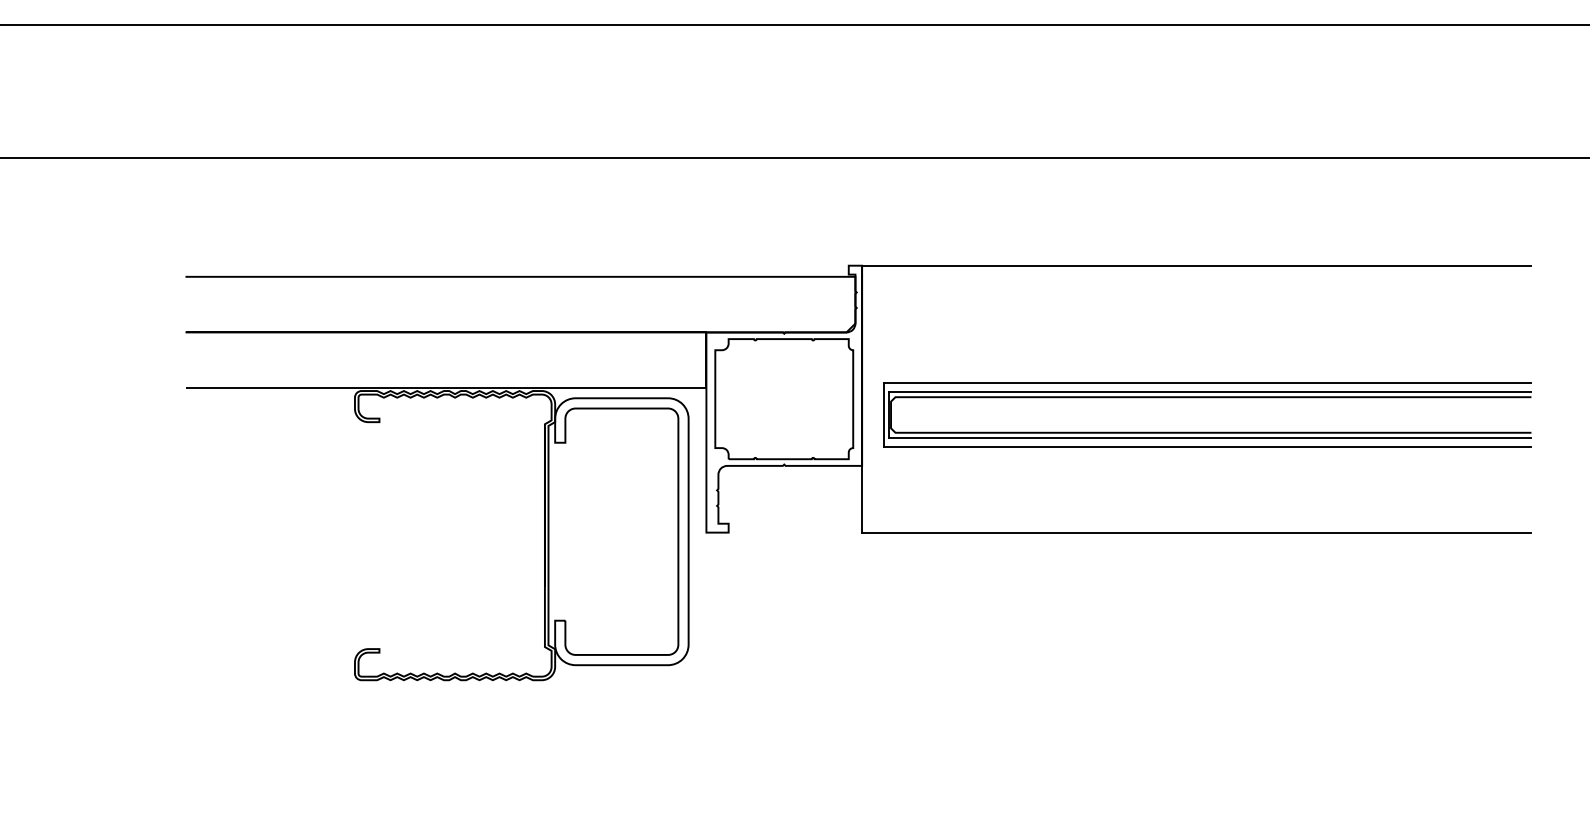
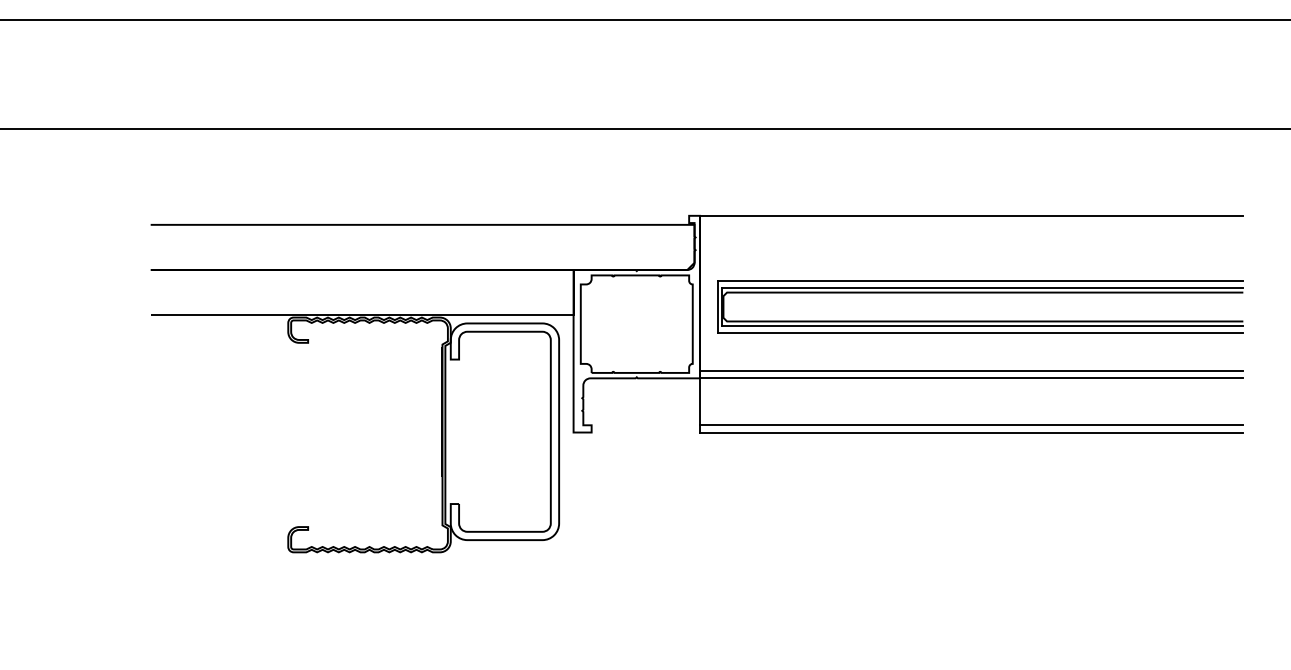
part: (1207, 398) -> (980, 293), moved
line: (1196, 457) -> (971, 371), added
line: (1196, 466) -> (971, 378), added
line: (1196, 523) -> (971, 425), added

